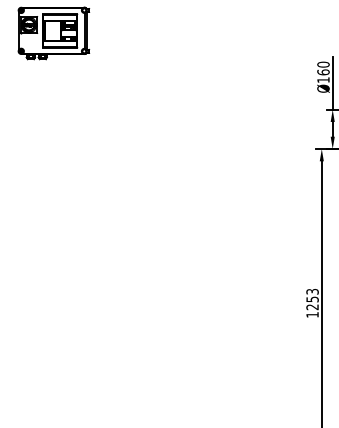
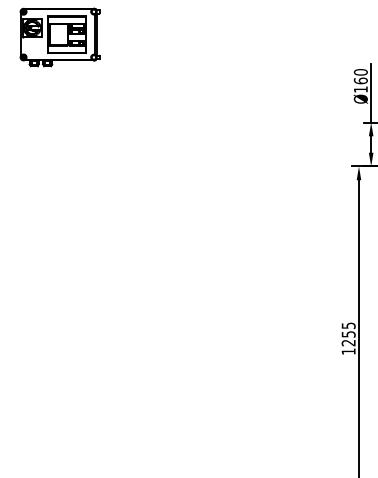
text: (311, 291) -> (347, 325), 1253 -> 1255

